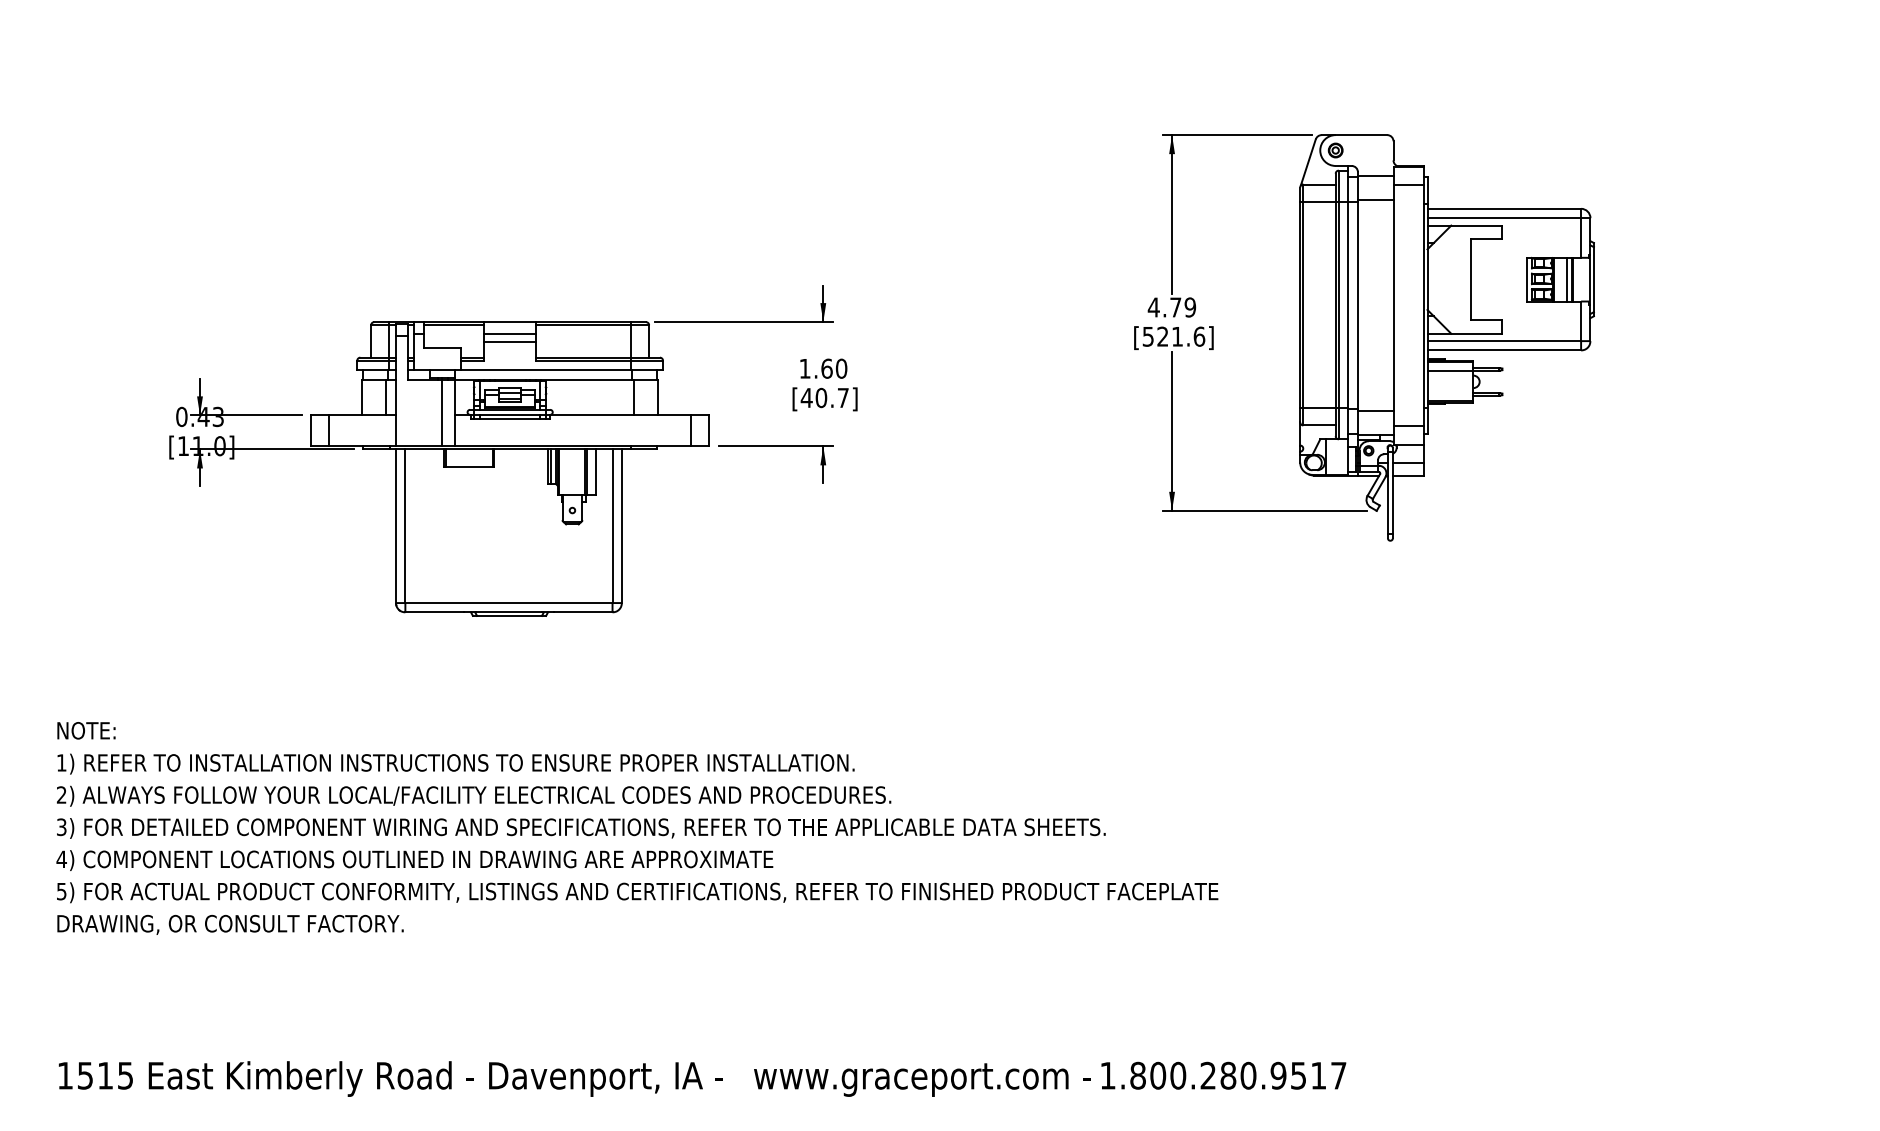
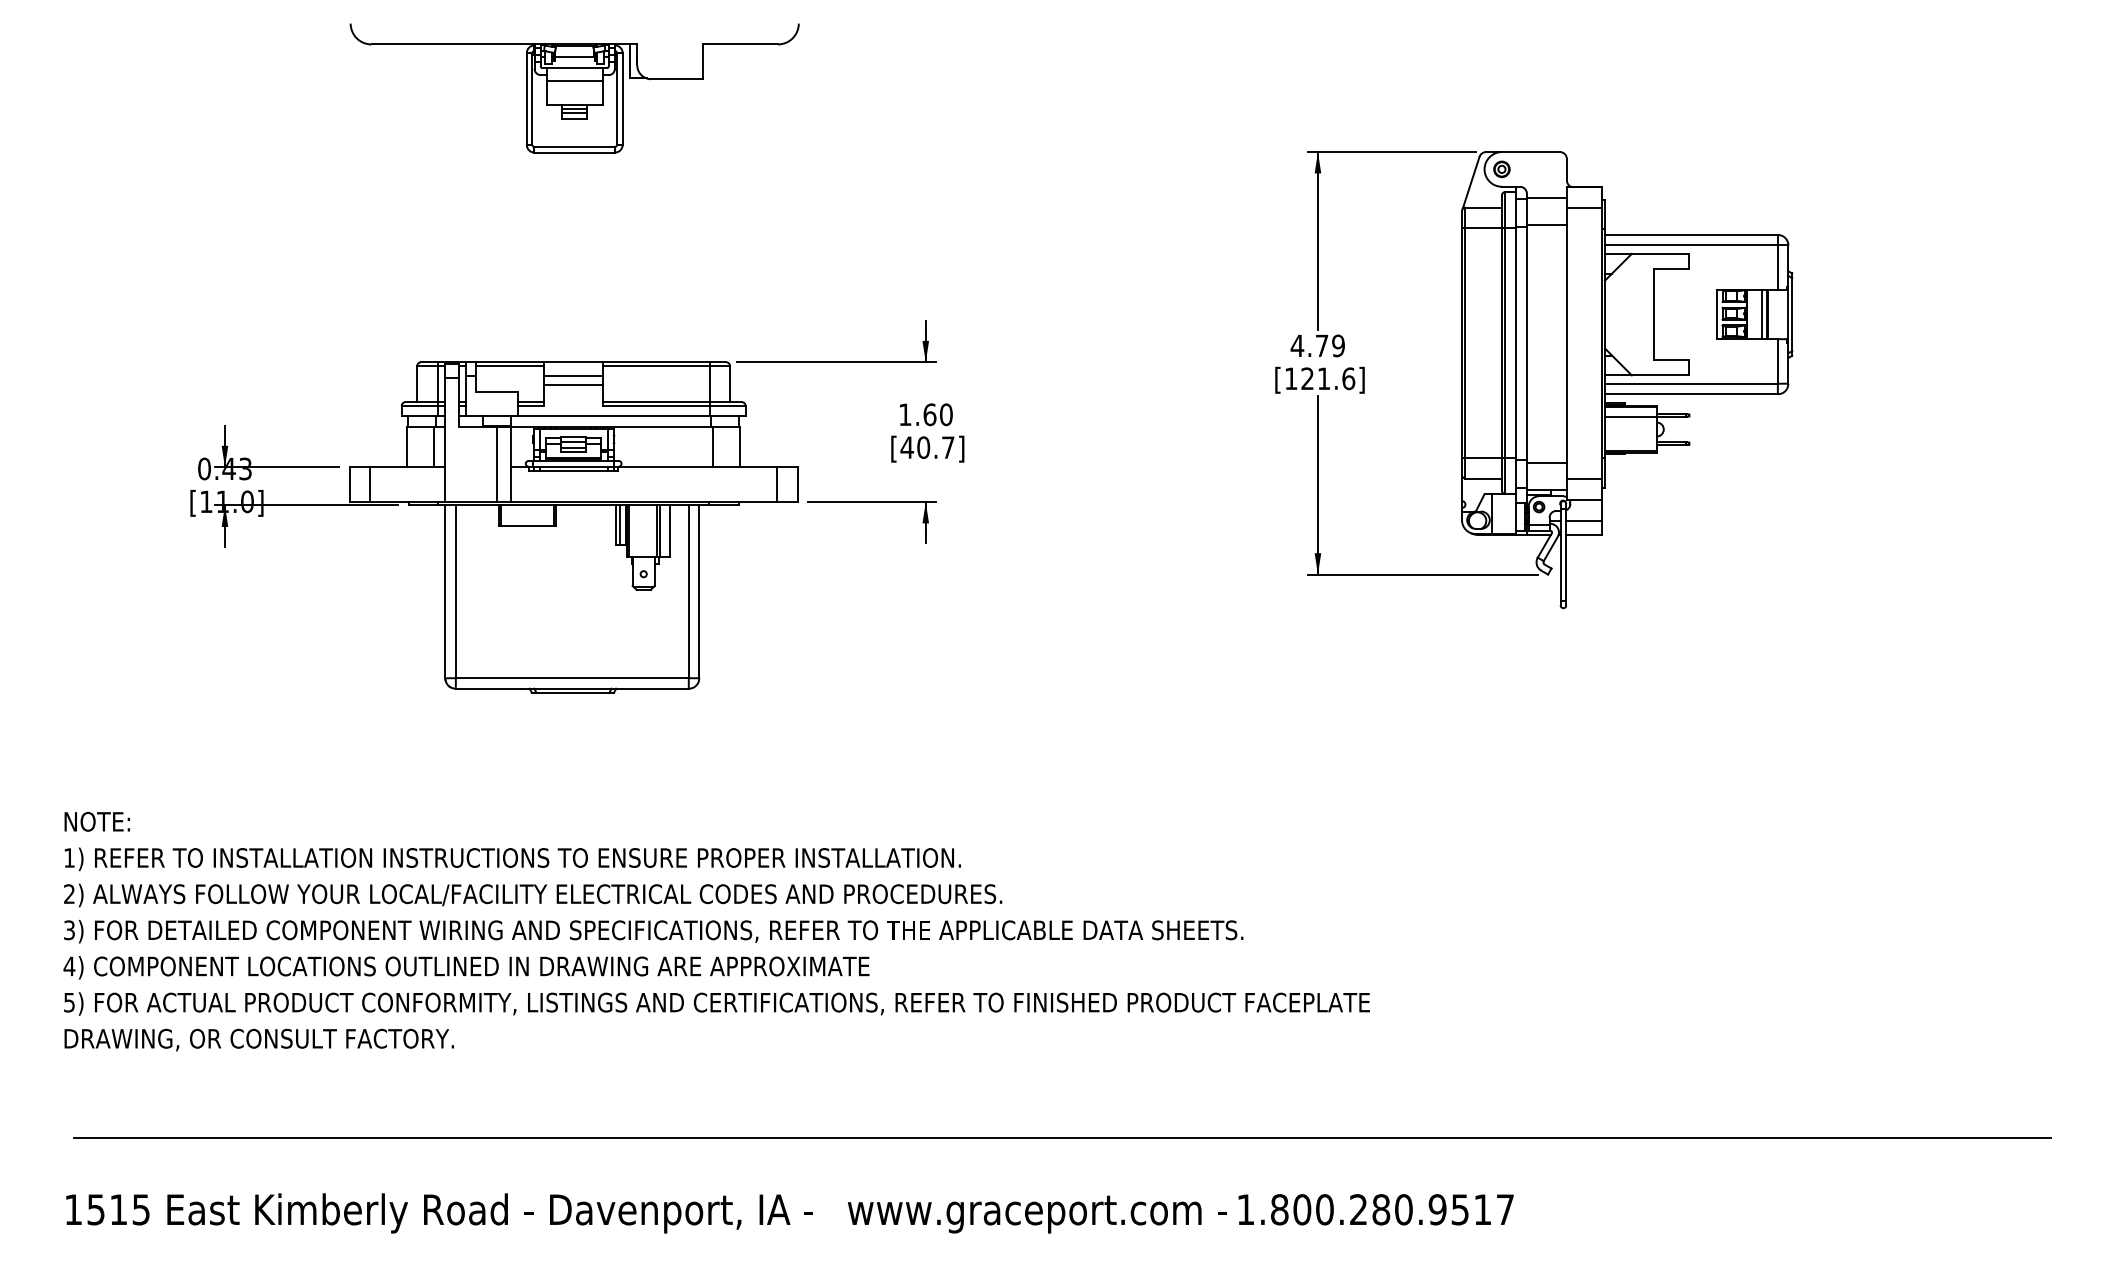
part: (511, 78) -> (575, 88), added
text: (1147, 336) -> (1290, 378), [521.6] -> [121.6]
line: (944, 1012) -> (1062, 1138), added

